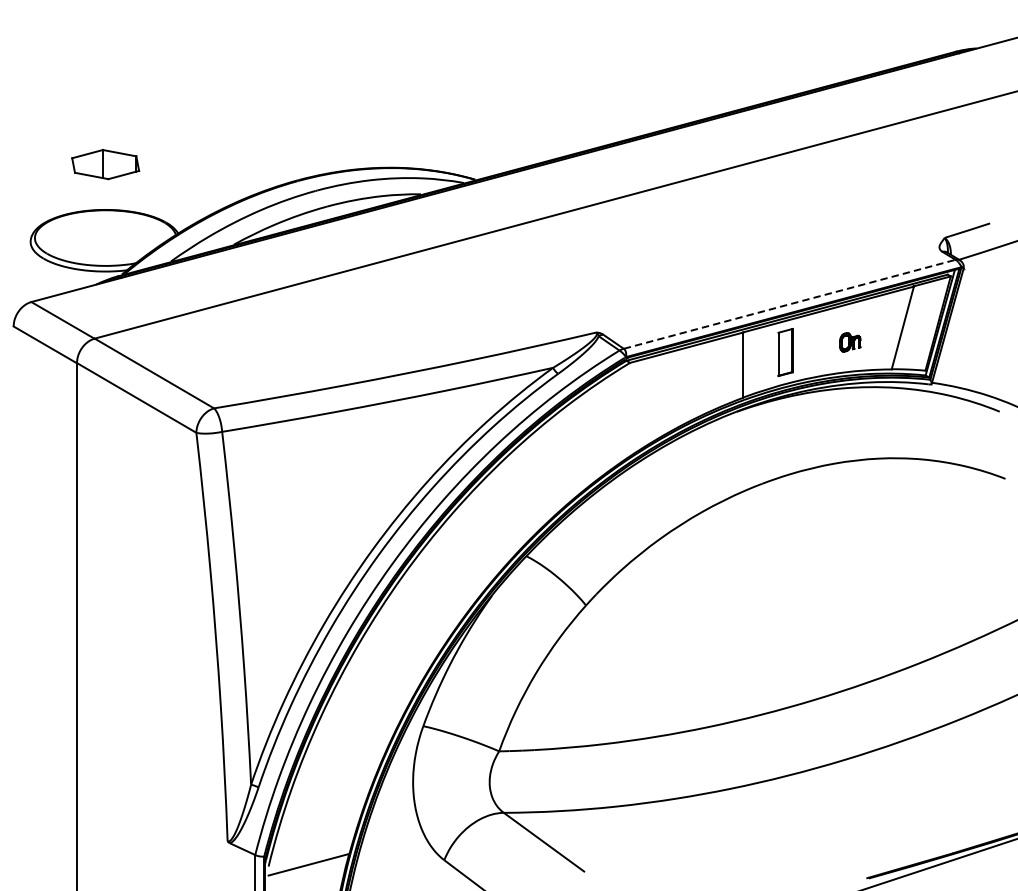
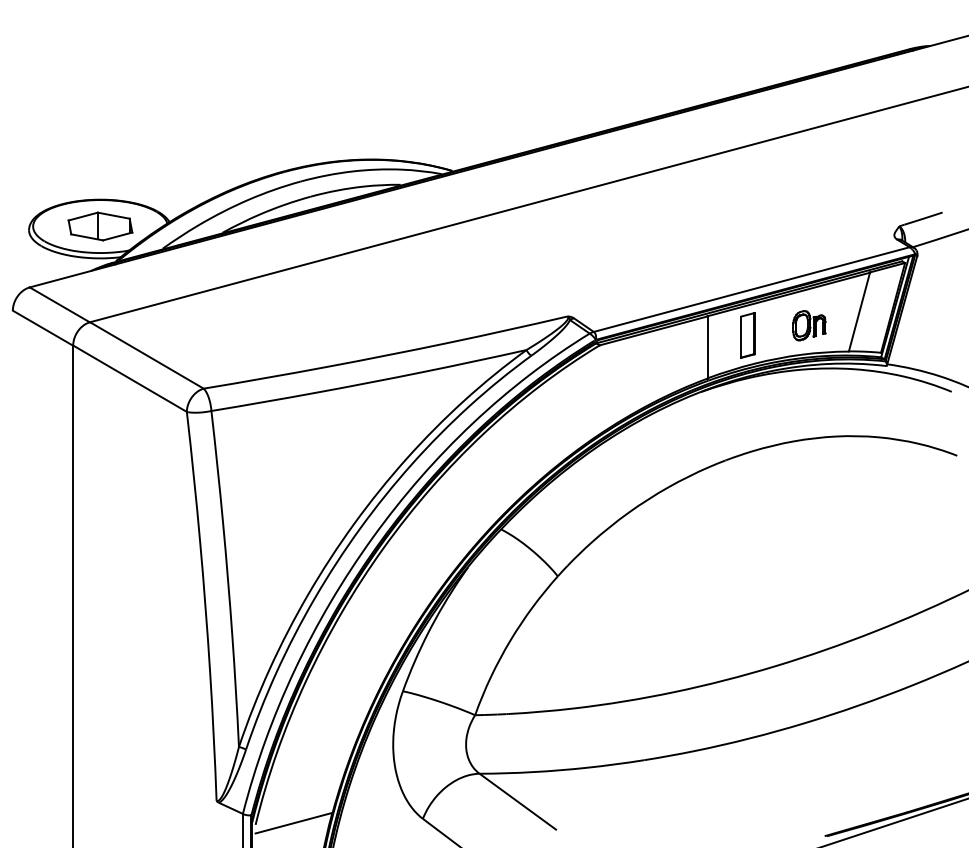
part: (105, 164) -> (100, 226), moved
line: (789, 304) -> (751, 289), dashed -> solid
part: (850, 342) -> (809, 325), size x1.67

